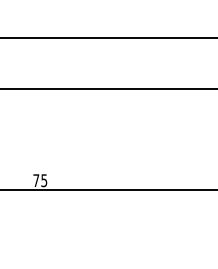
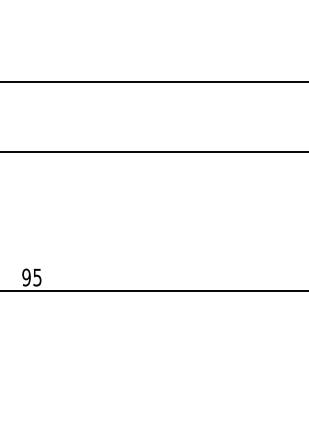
text: (36, 180) -> (26, 277), 75 -> 95

